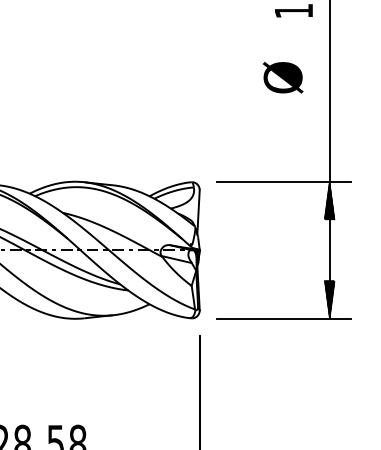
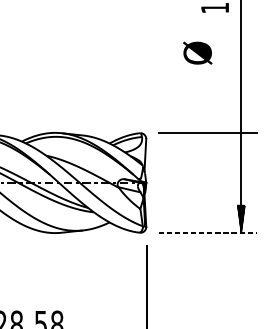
text: (283, 77) -> (197, 53), moved
hatch: (329, 200) -> (241, 146), removed
line: (284, 318) -> (208, 232), solid -> dashed

